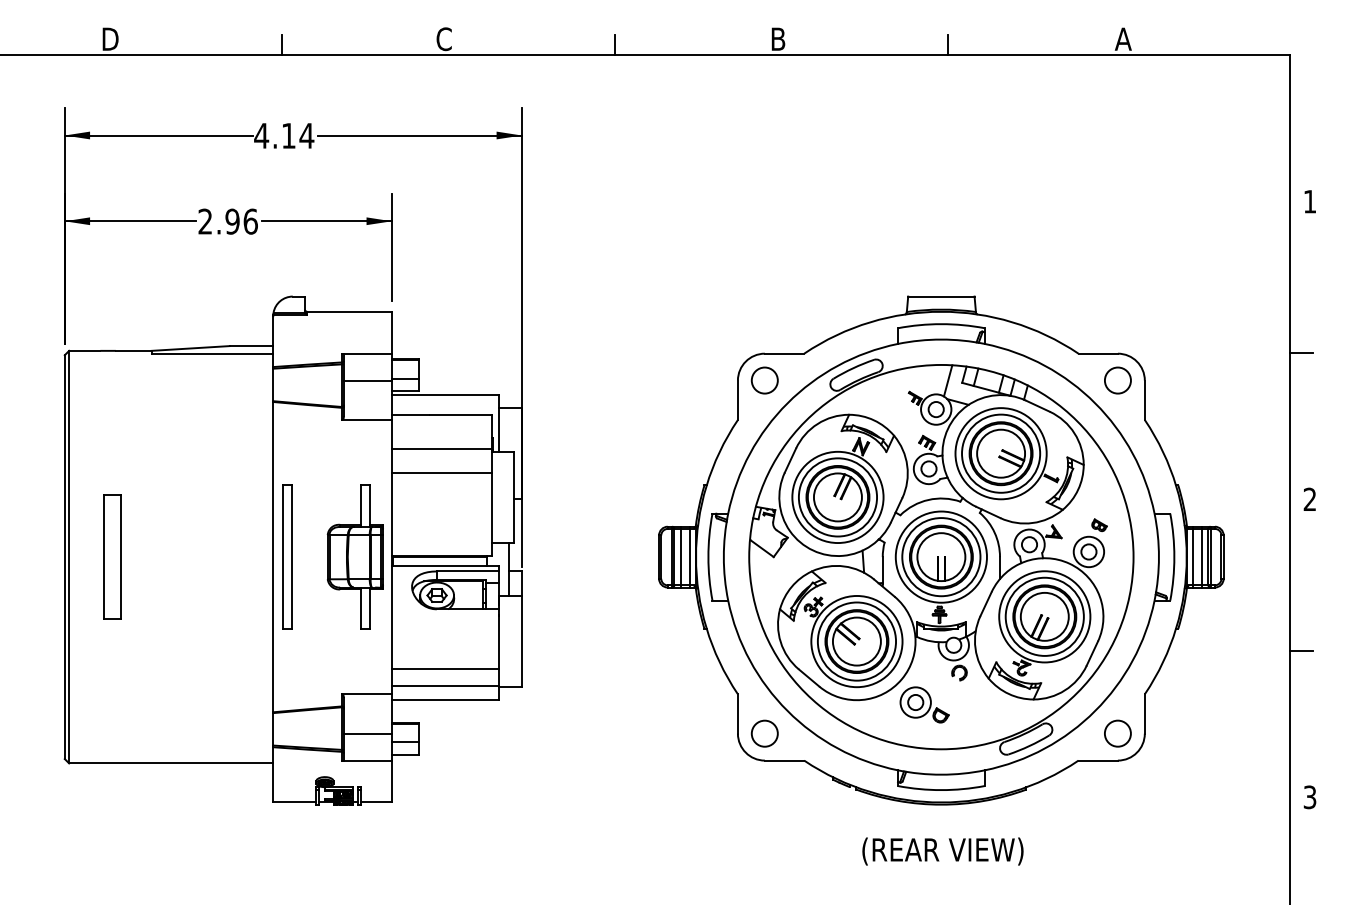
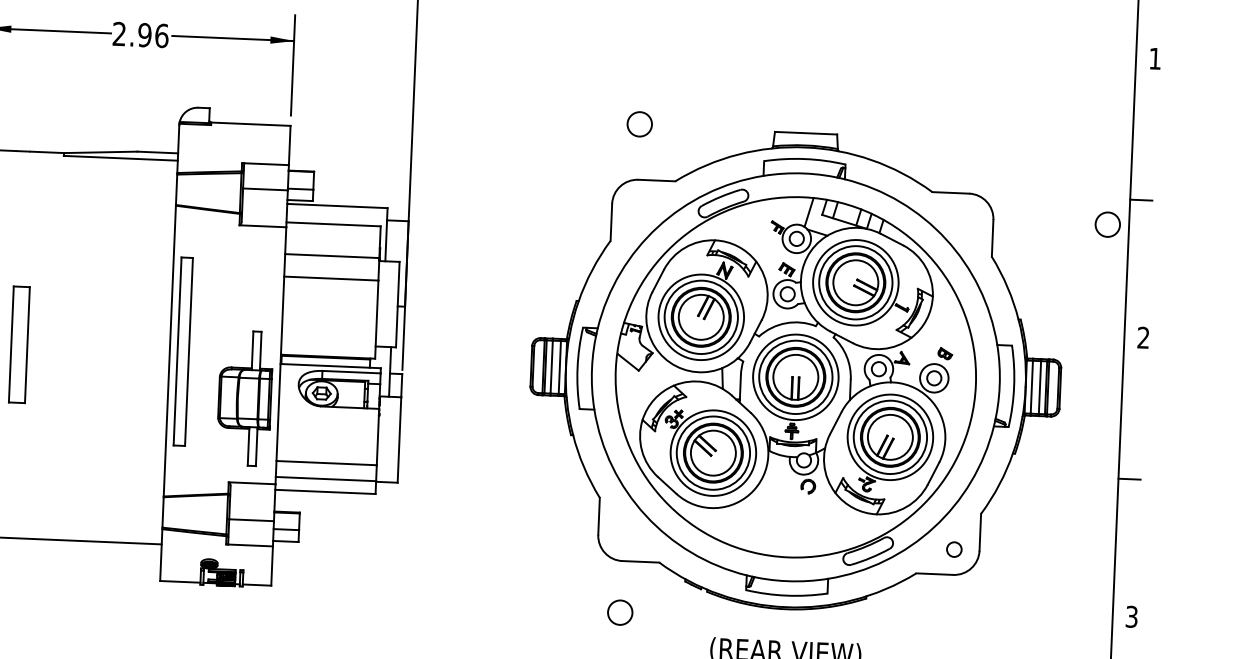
circle: (764, 380) -> (639, 124), moved
circle: (1117, 380) -> (1107, 224), moved
part: (287, 556) -> (183, 351), size x1.4
part: (354, 556) -> (244, 397), moved
part: (924, 704) -> (774, 514), removed
circle: (764, 733) -> (619, 612), moved
circle: (1117, 733) -> (953, 549), size x0.6

